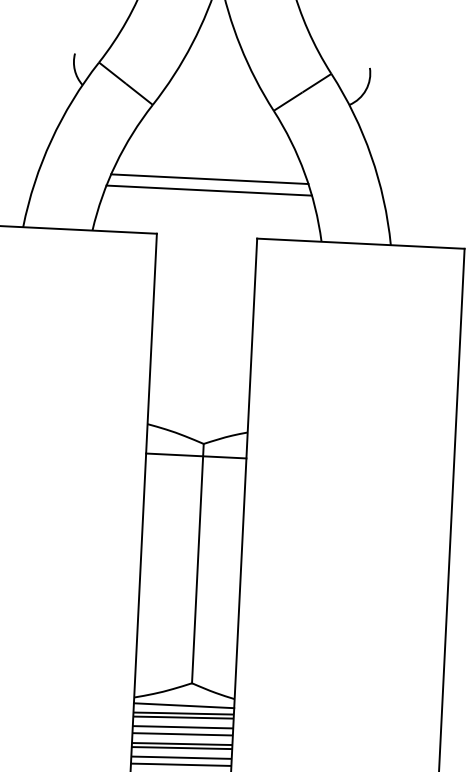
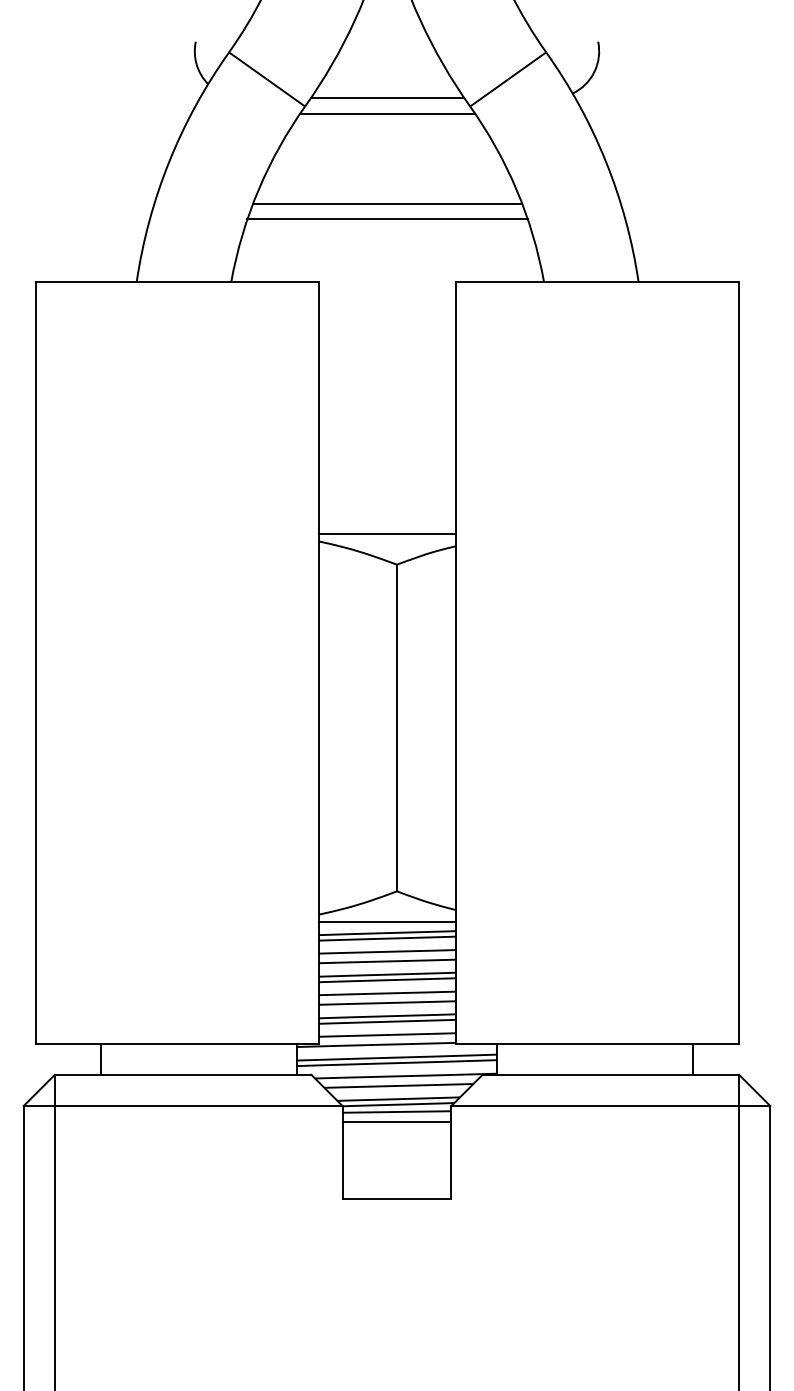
line: (213, 101) -> (387, 98), added
line: (212, 112) -> (387, 113), added
line: (196, 455) -> (387, 533), moved

